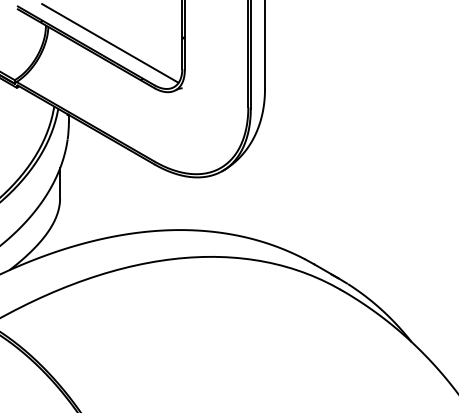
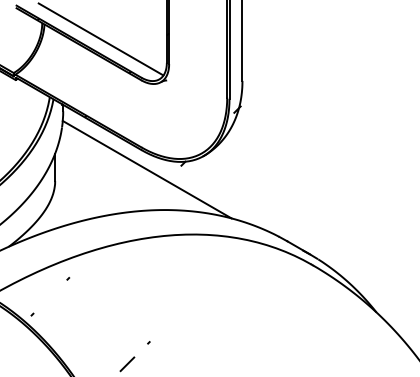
hatch: (177, 149) -> (162, 136), added
line: (160, 185) -> (146, 169), added
hatch: (98, 354) -> (90, 323), added

